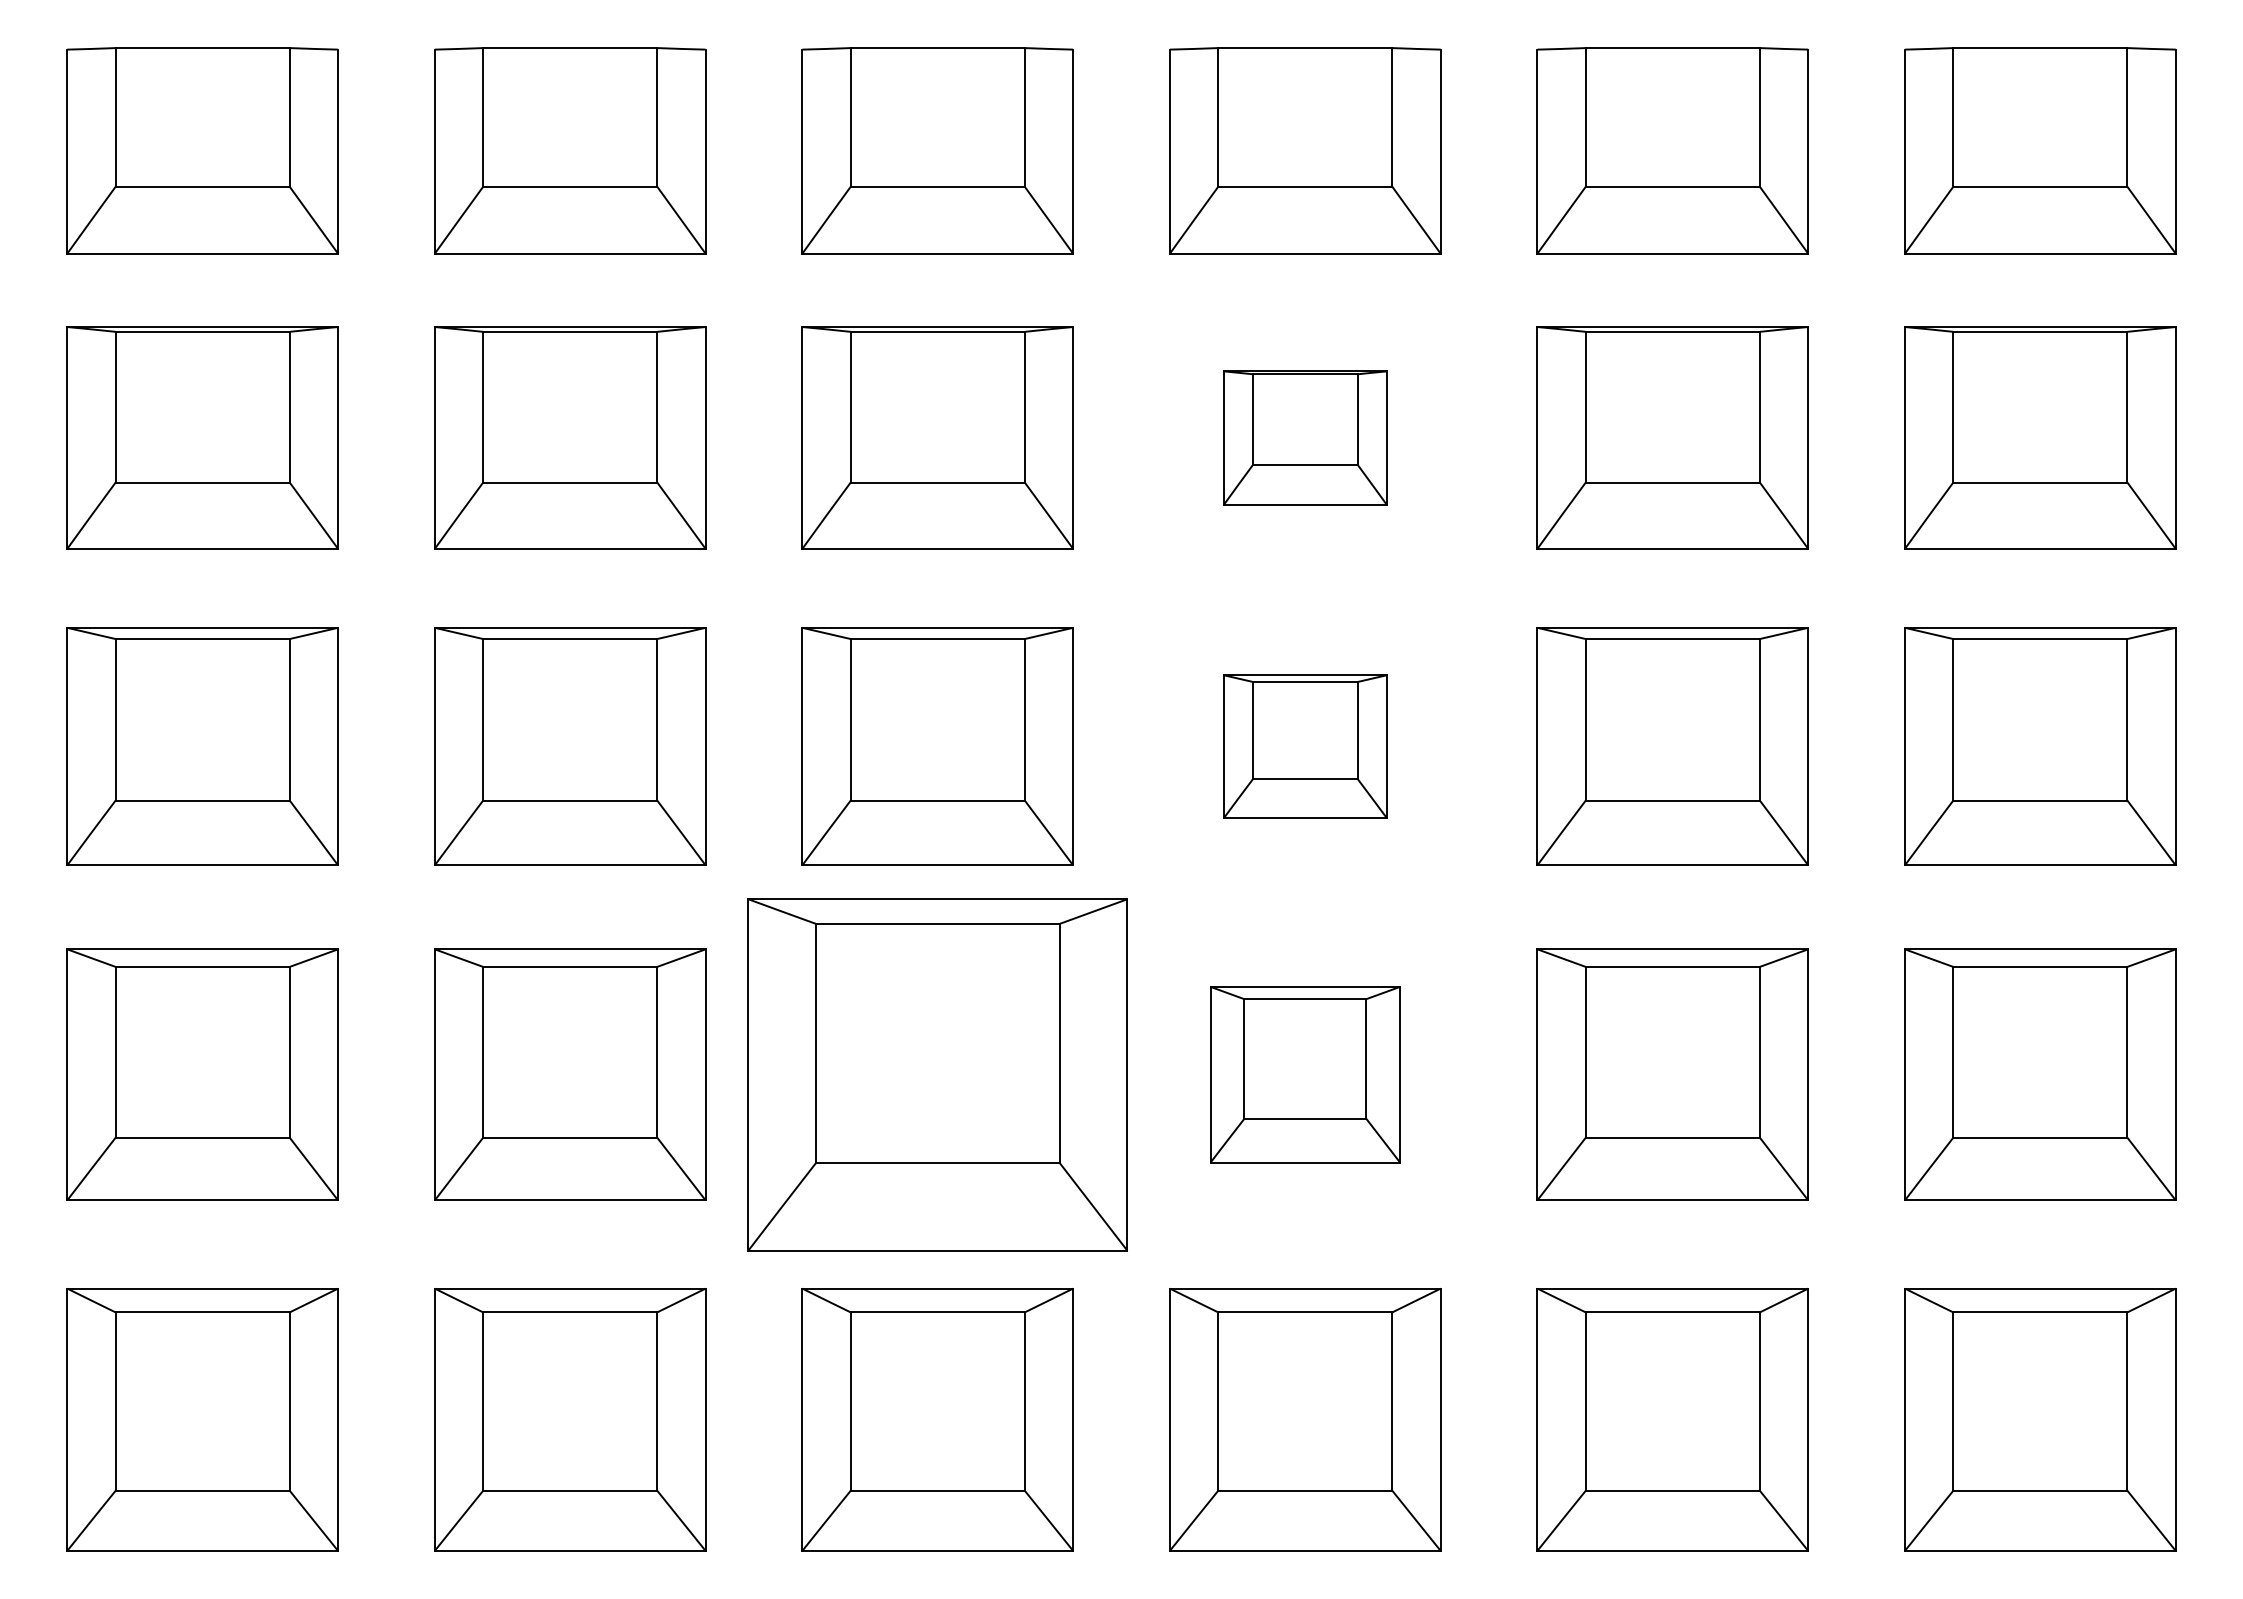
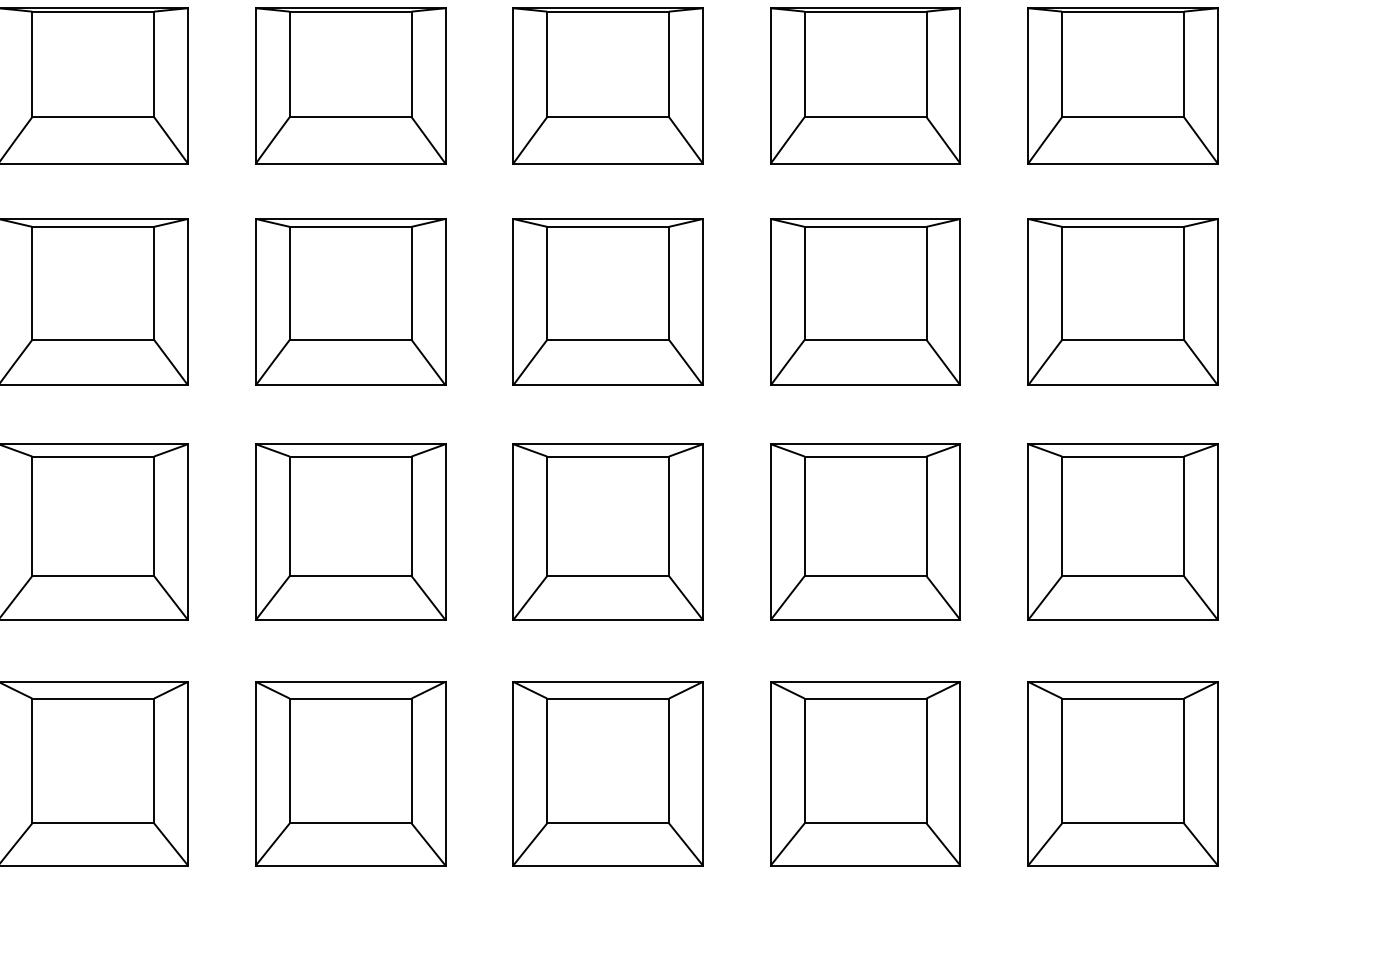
part: (1305, 437) -> (608, 85), size x1.67
part: (1305, 746) -> (608, 302), size x1.67
part: (937, 1074) -> (350, 531), size x0.71
part: (1305, 1074) -> (608, 531), size x1.43

